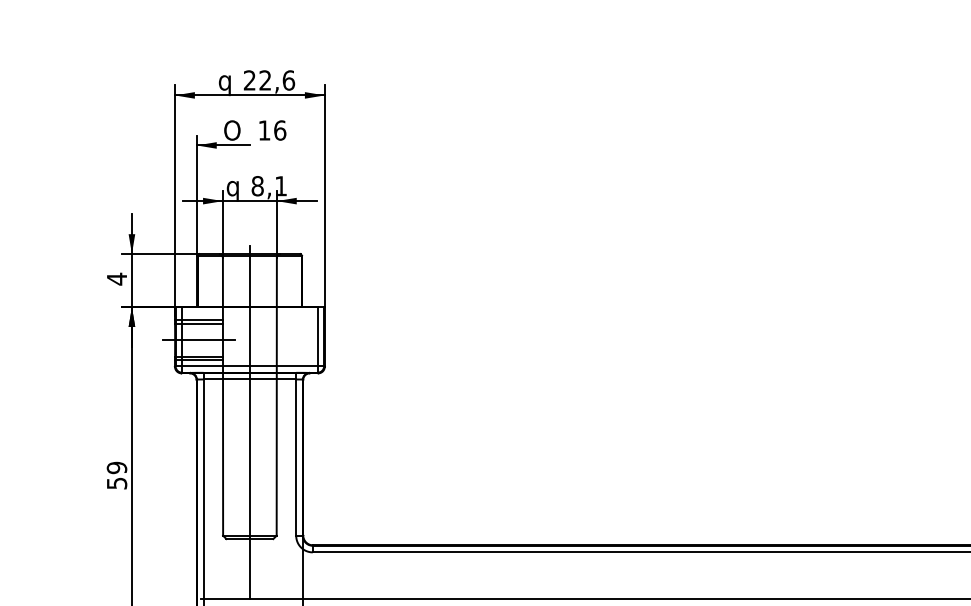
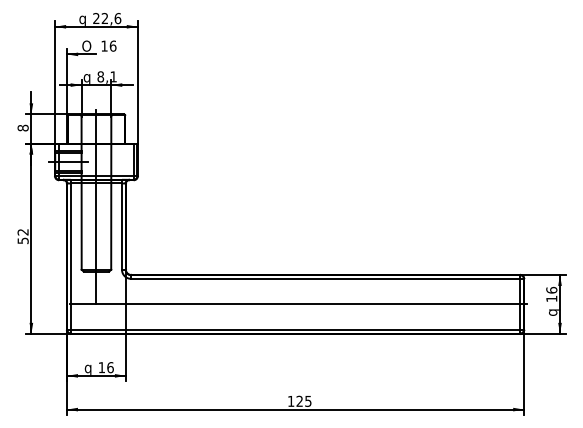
text: (115, 277) -> (22, 127), 4 -> 8
text: (115, 468) -> (22, 232), 59 -> 52

